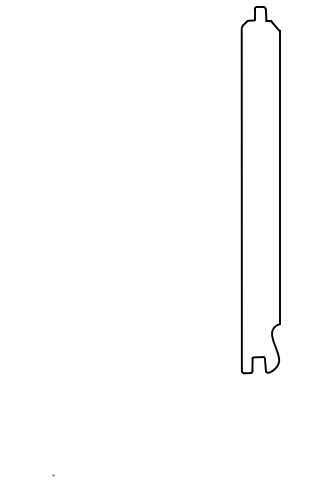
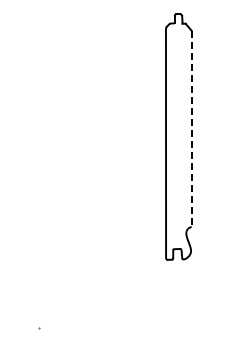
line: (279, 178) -> (191, 129), solid -> dashed

